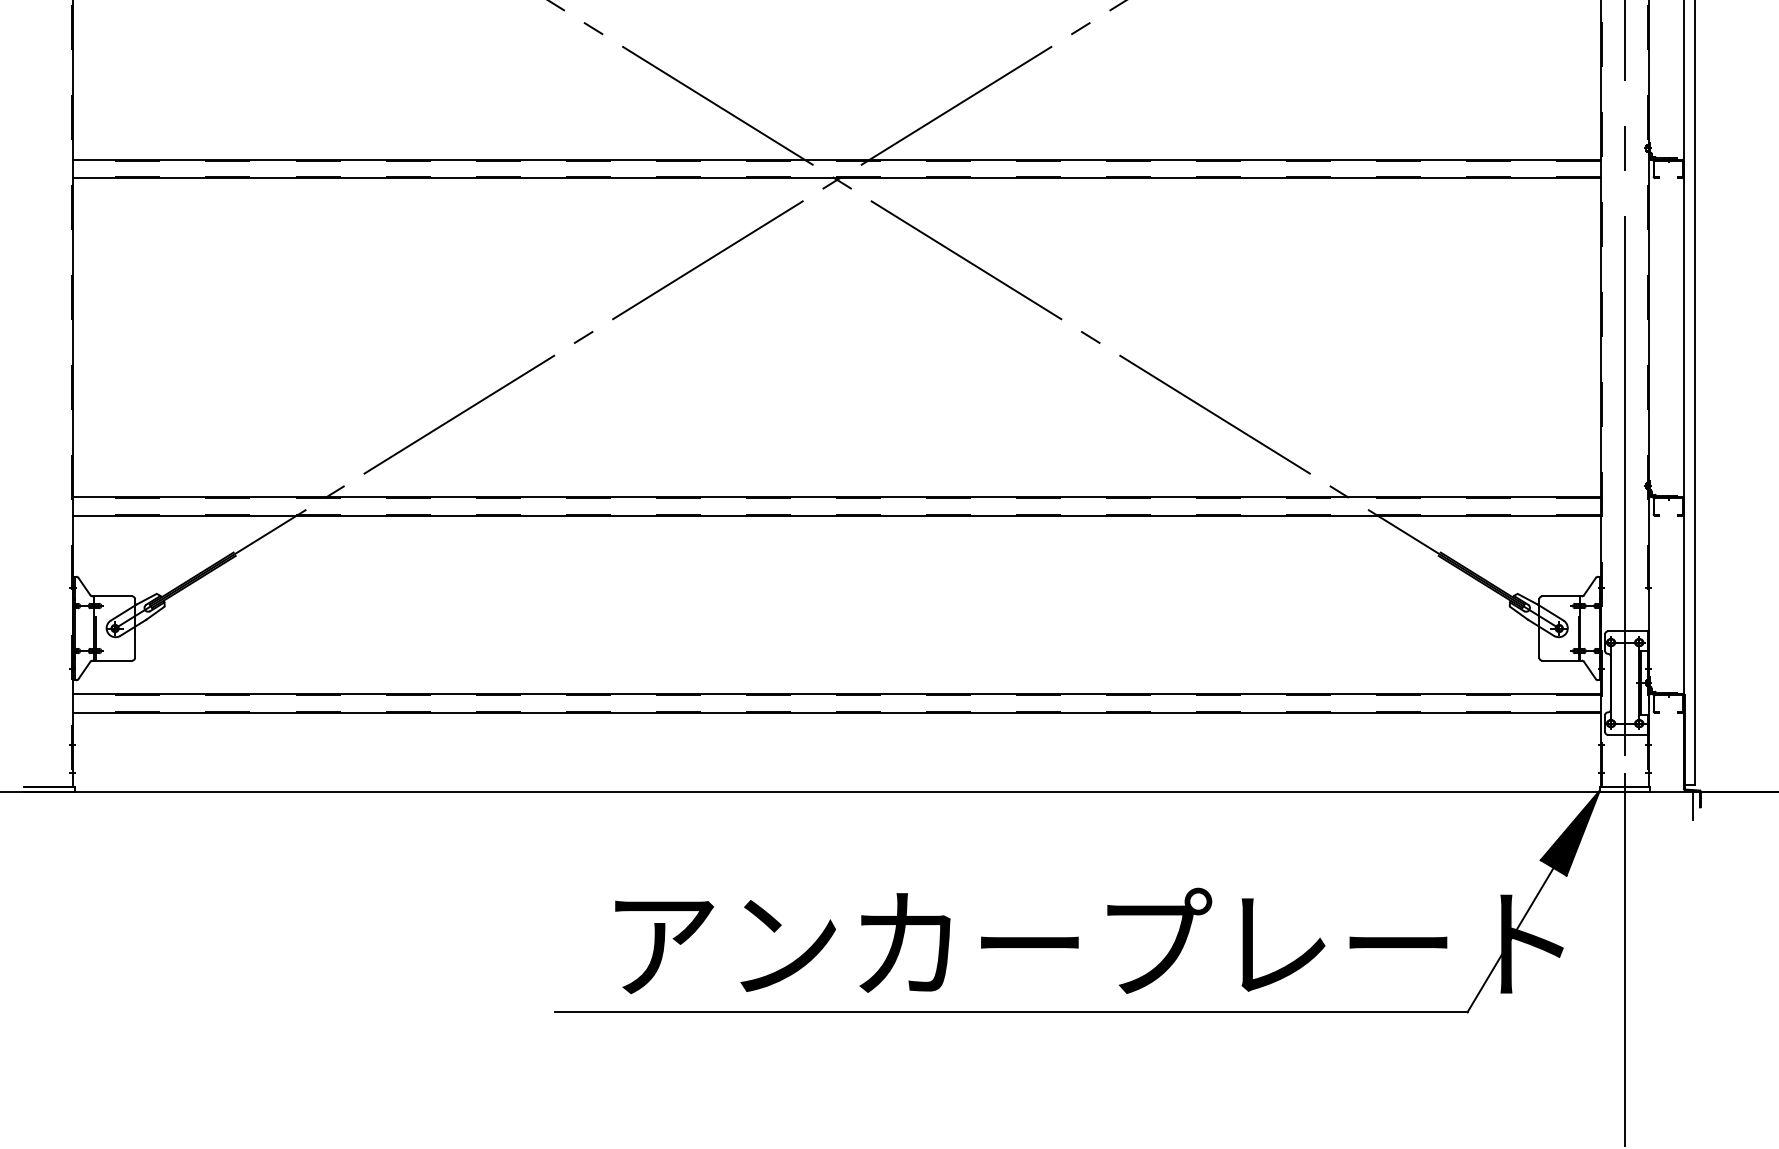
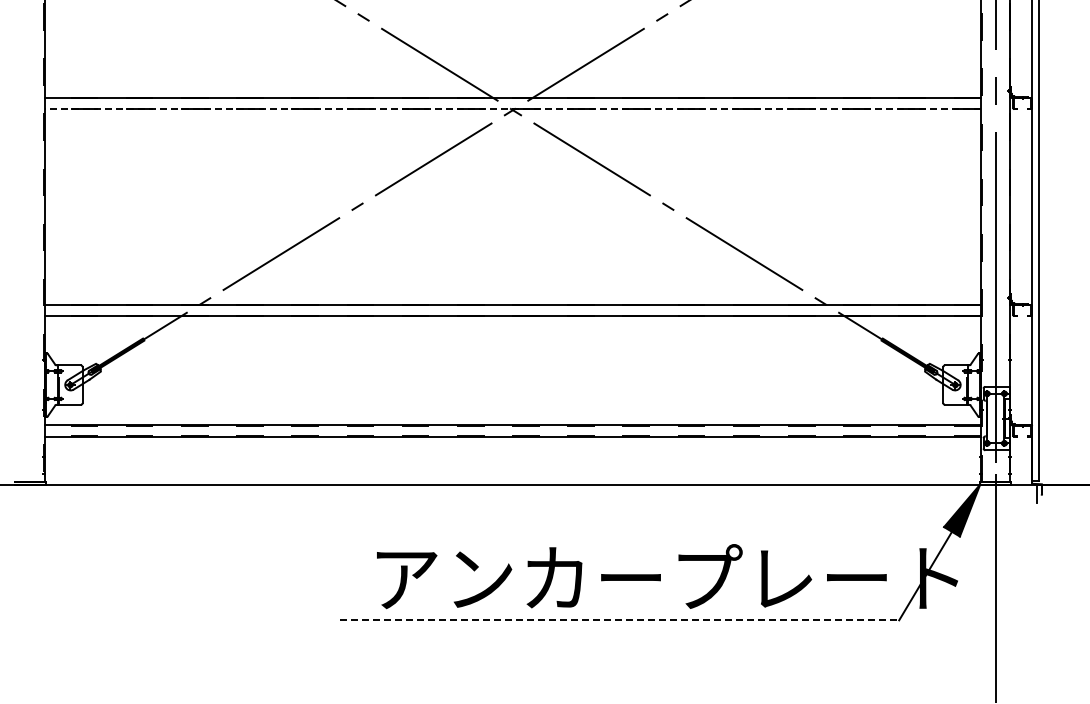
line: (836, 178) -> (512, 109), solid -> dashed
line: (1011, 1012) -> (619, 620), solid -> dashed

